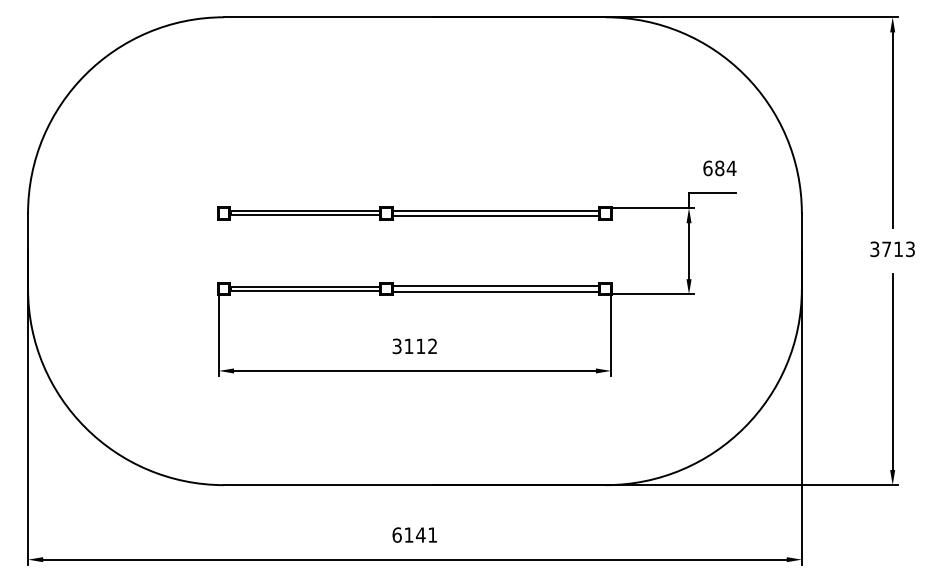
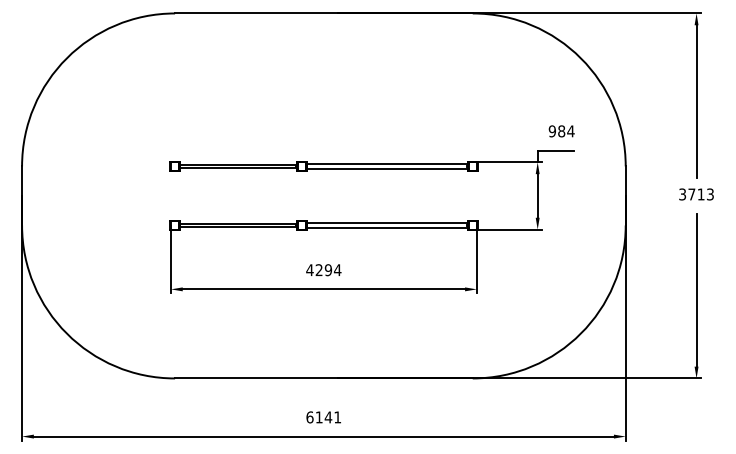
text: (708, 168) -> (552, 131), 684 -> 984
text: (414, 346) -> (323, 270), 3112 -> 4294

